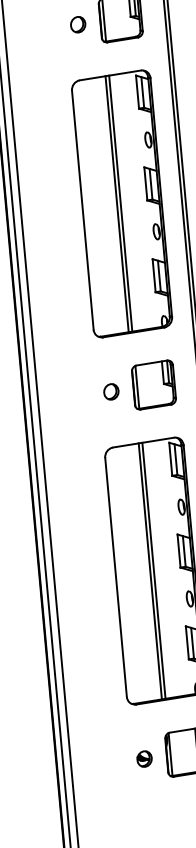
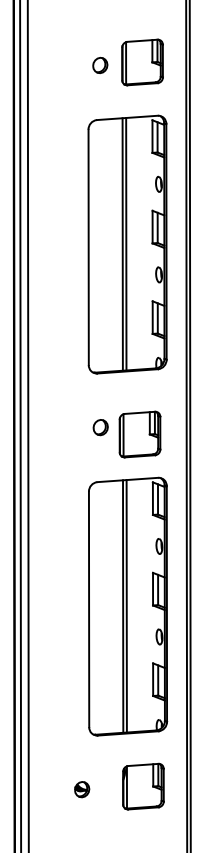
part: (153, 385) -> (139, 434), moved
part: (144, 758) -> (82, 789), moved

